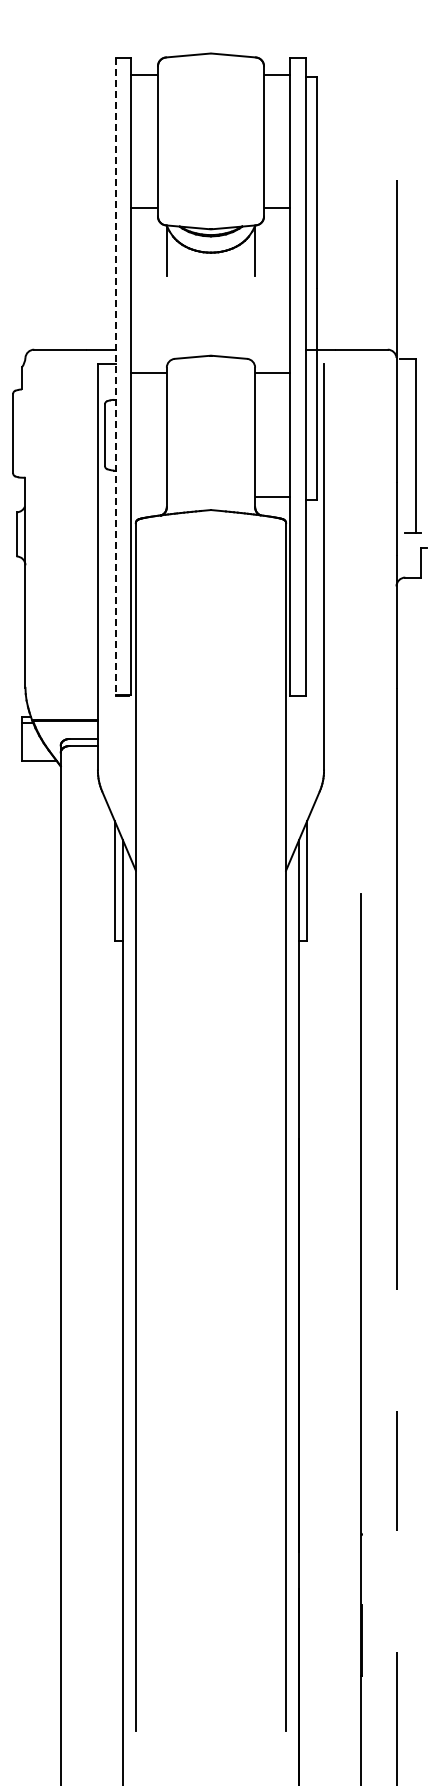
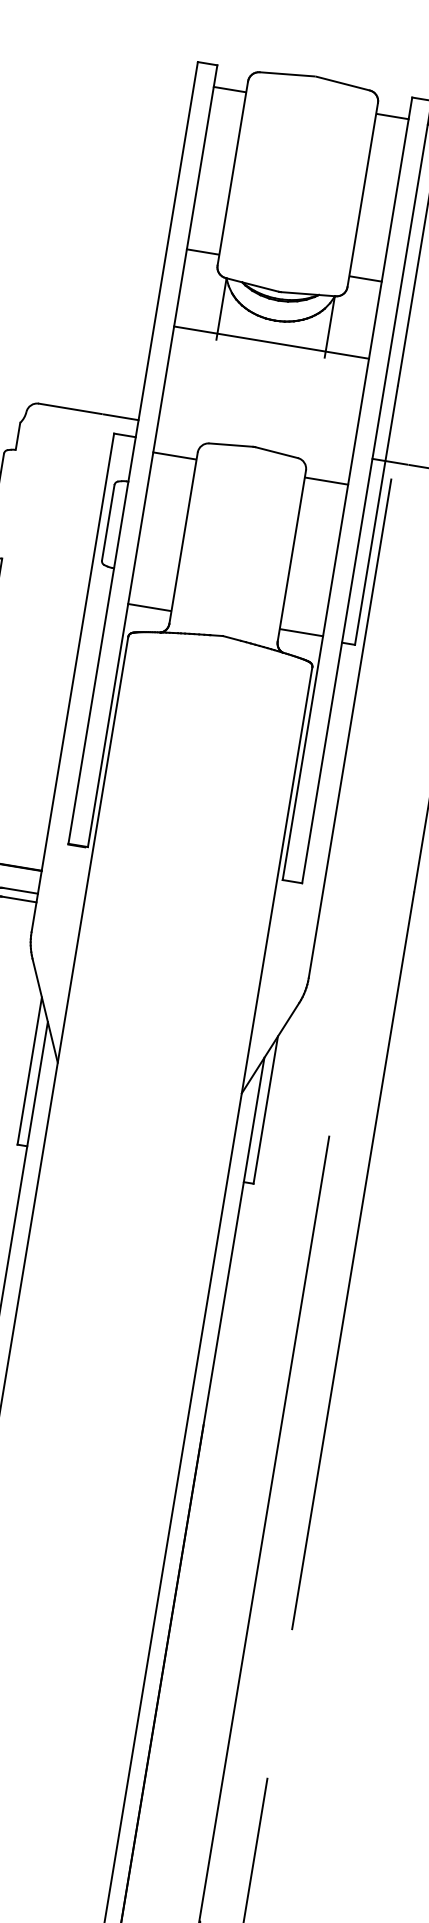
line: (210, 270) -> (271, 342), added
line: (115, 376) -> (133, 453), dashed -> solid
line: (148, 497) -> (148, 608), added

